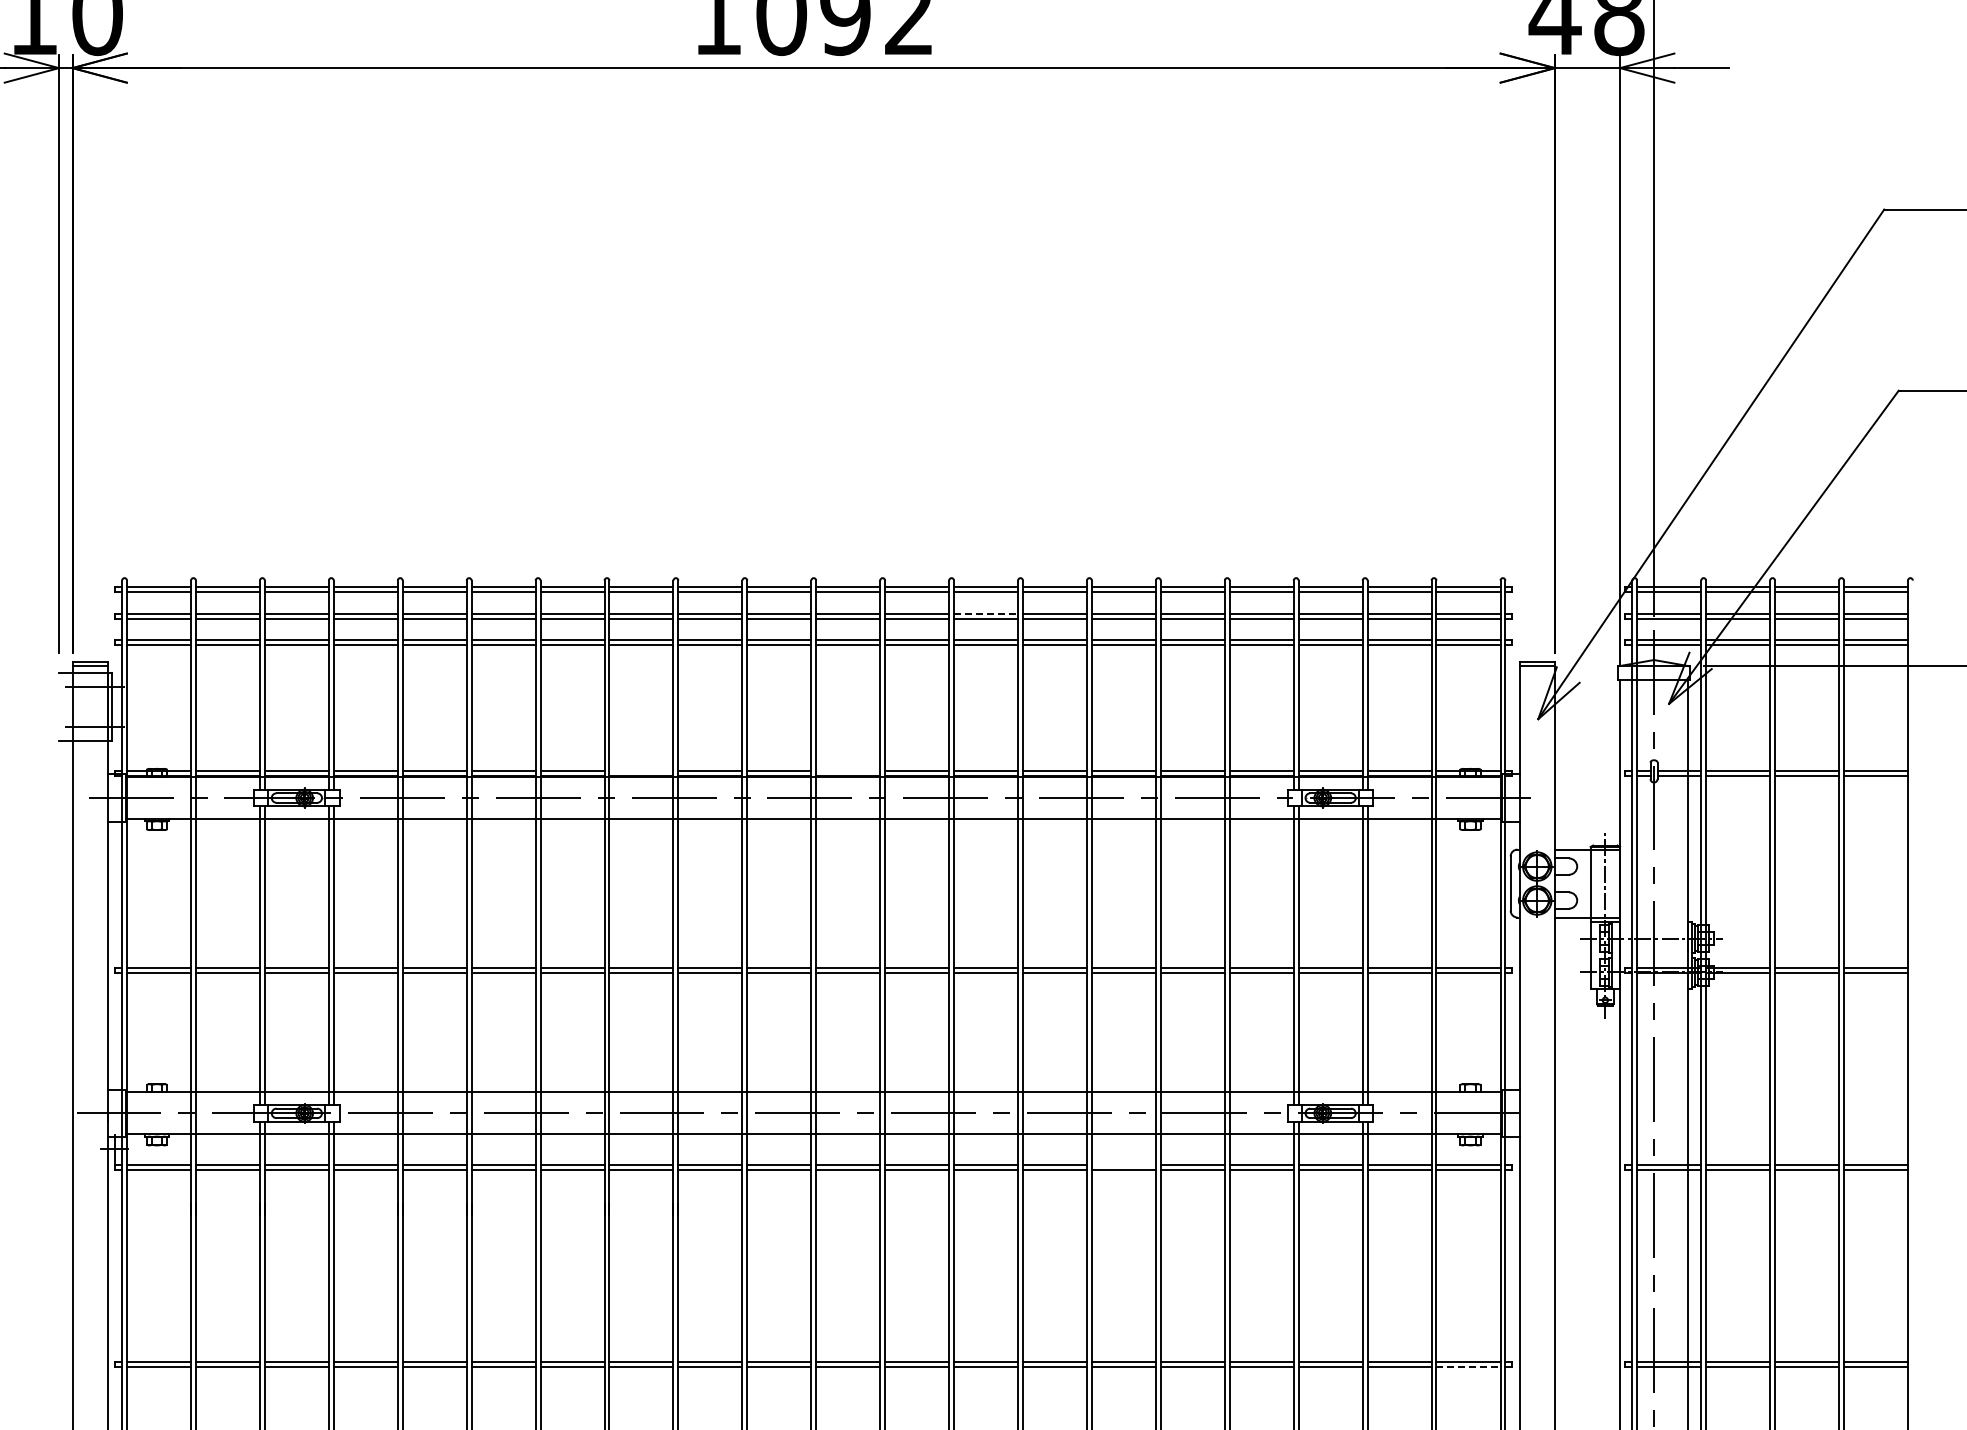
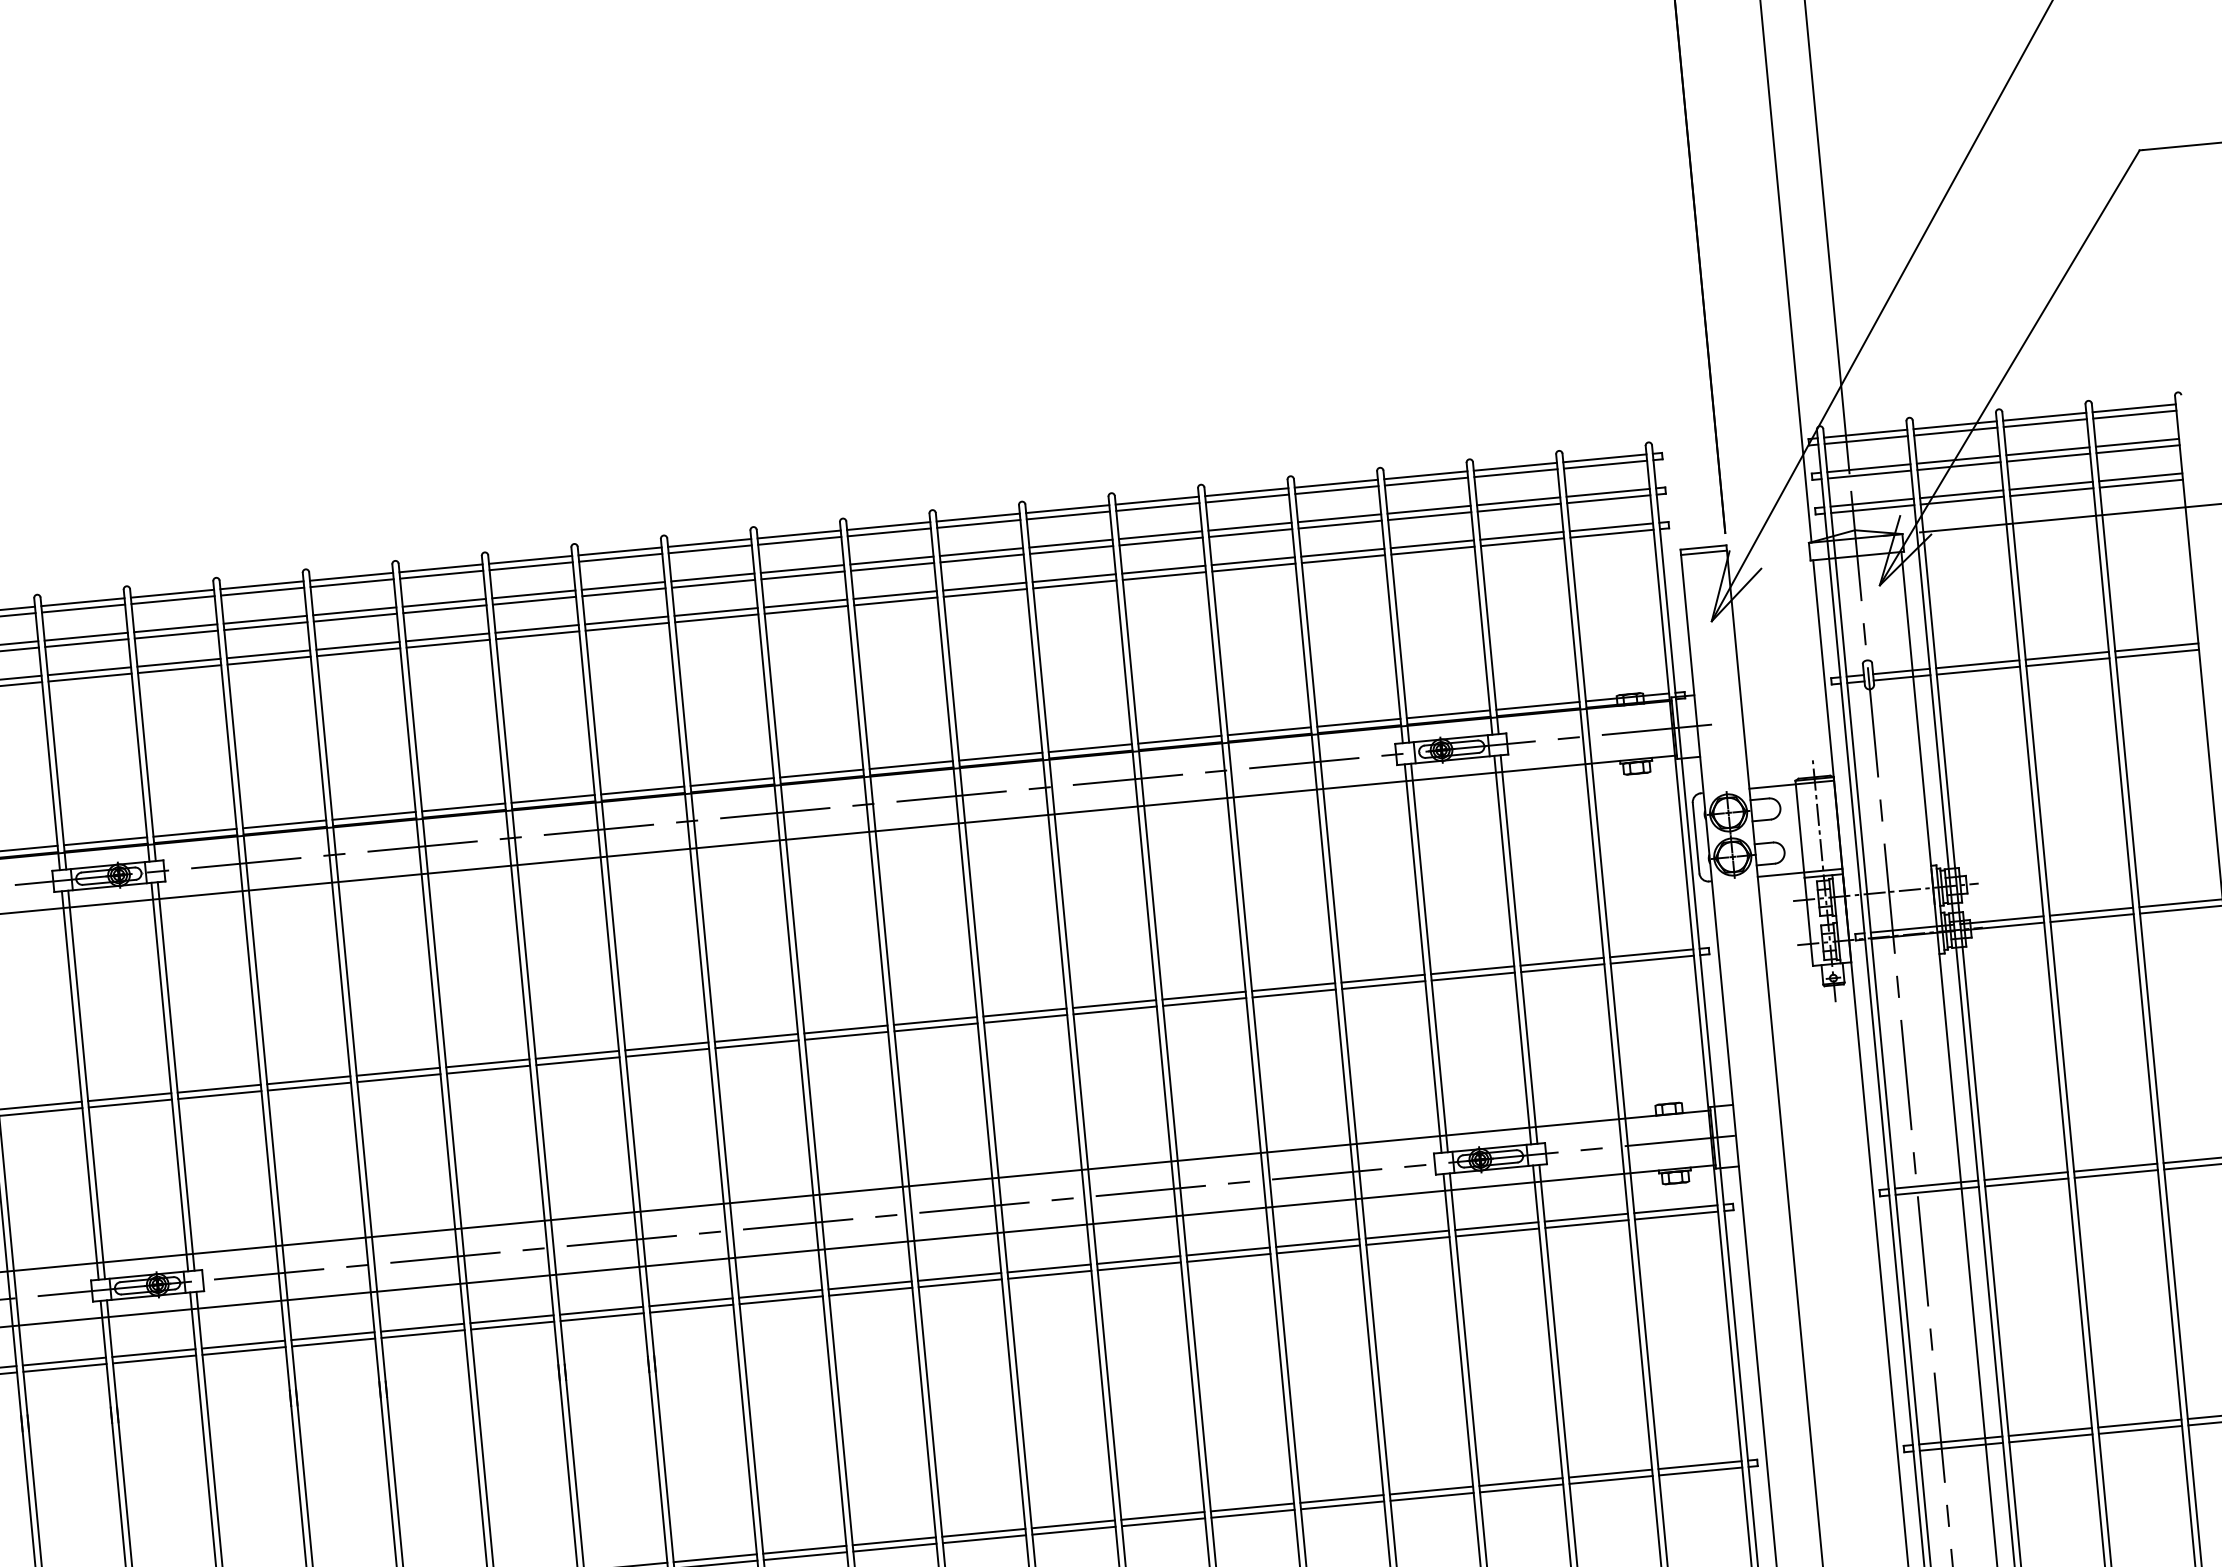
line: (986, 613) -> (982, 551), dashed -> solid
line: (641, 771) -> (553, 799), added
line: (848, 771) -> (822, 773), added
line: (1123, 1165) -> (1227, 1252), added
line: (1468, 1367) -> (1700, 1472), dashed -> solid

